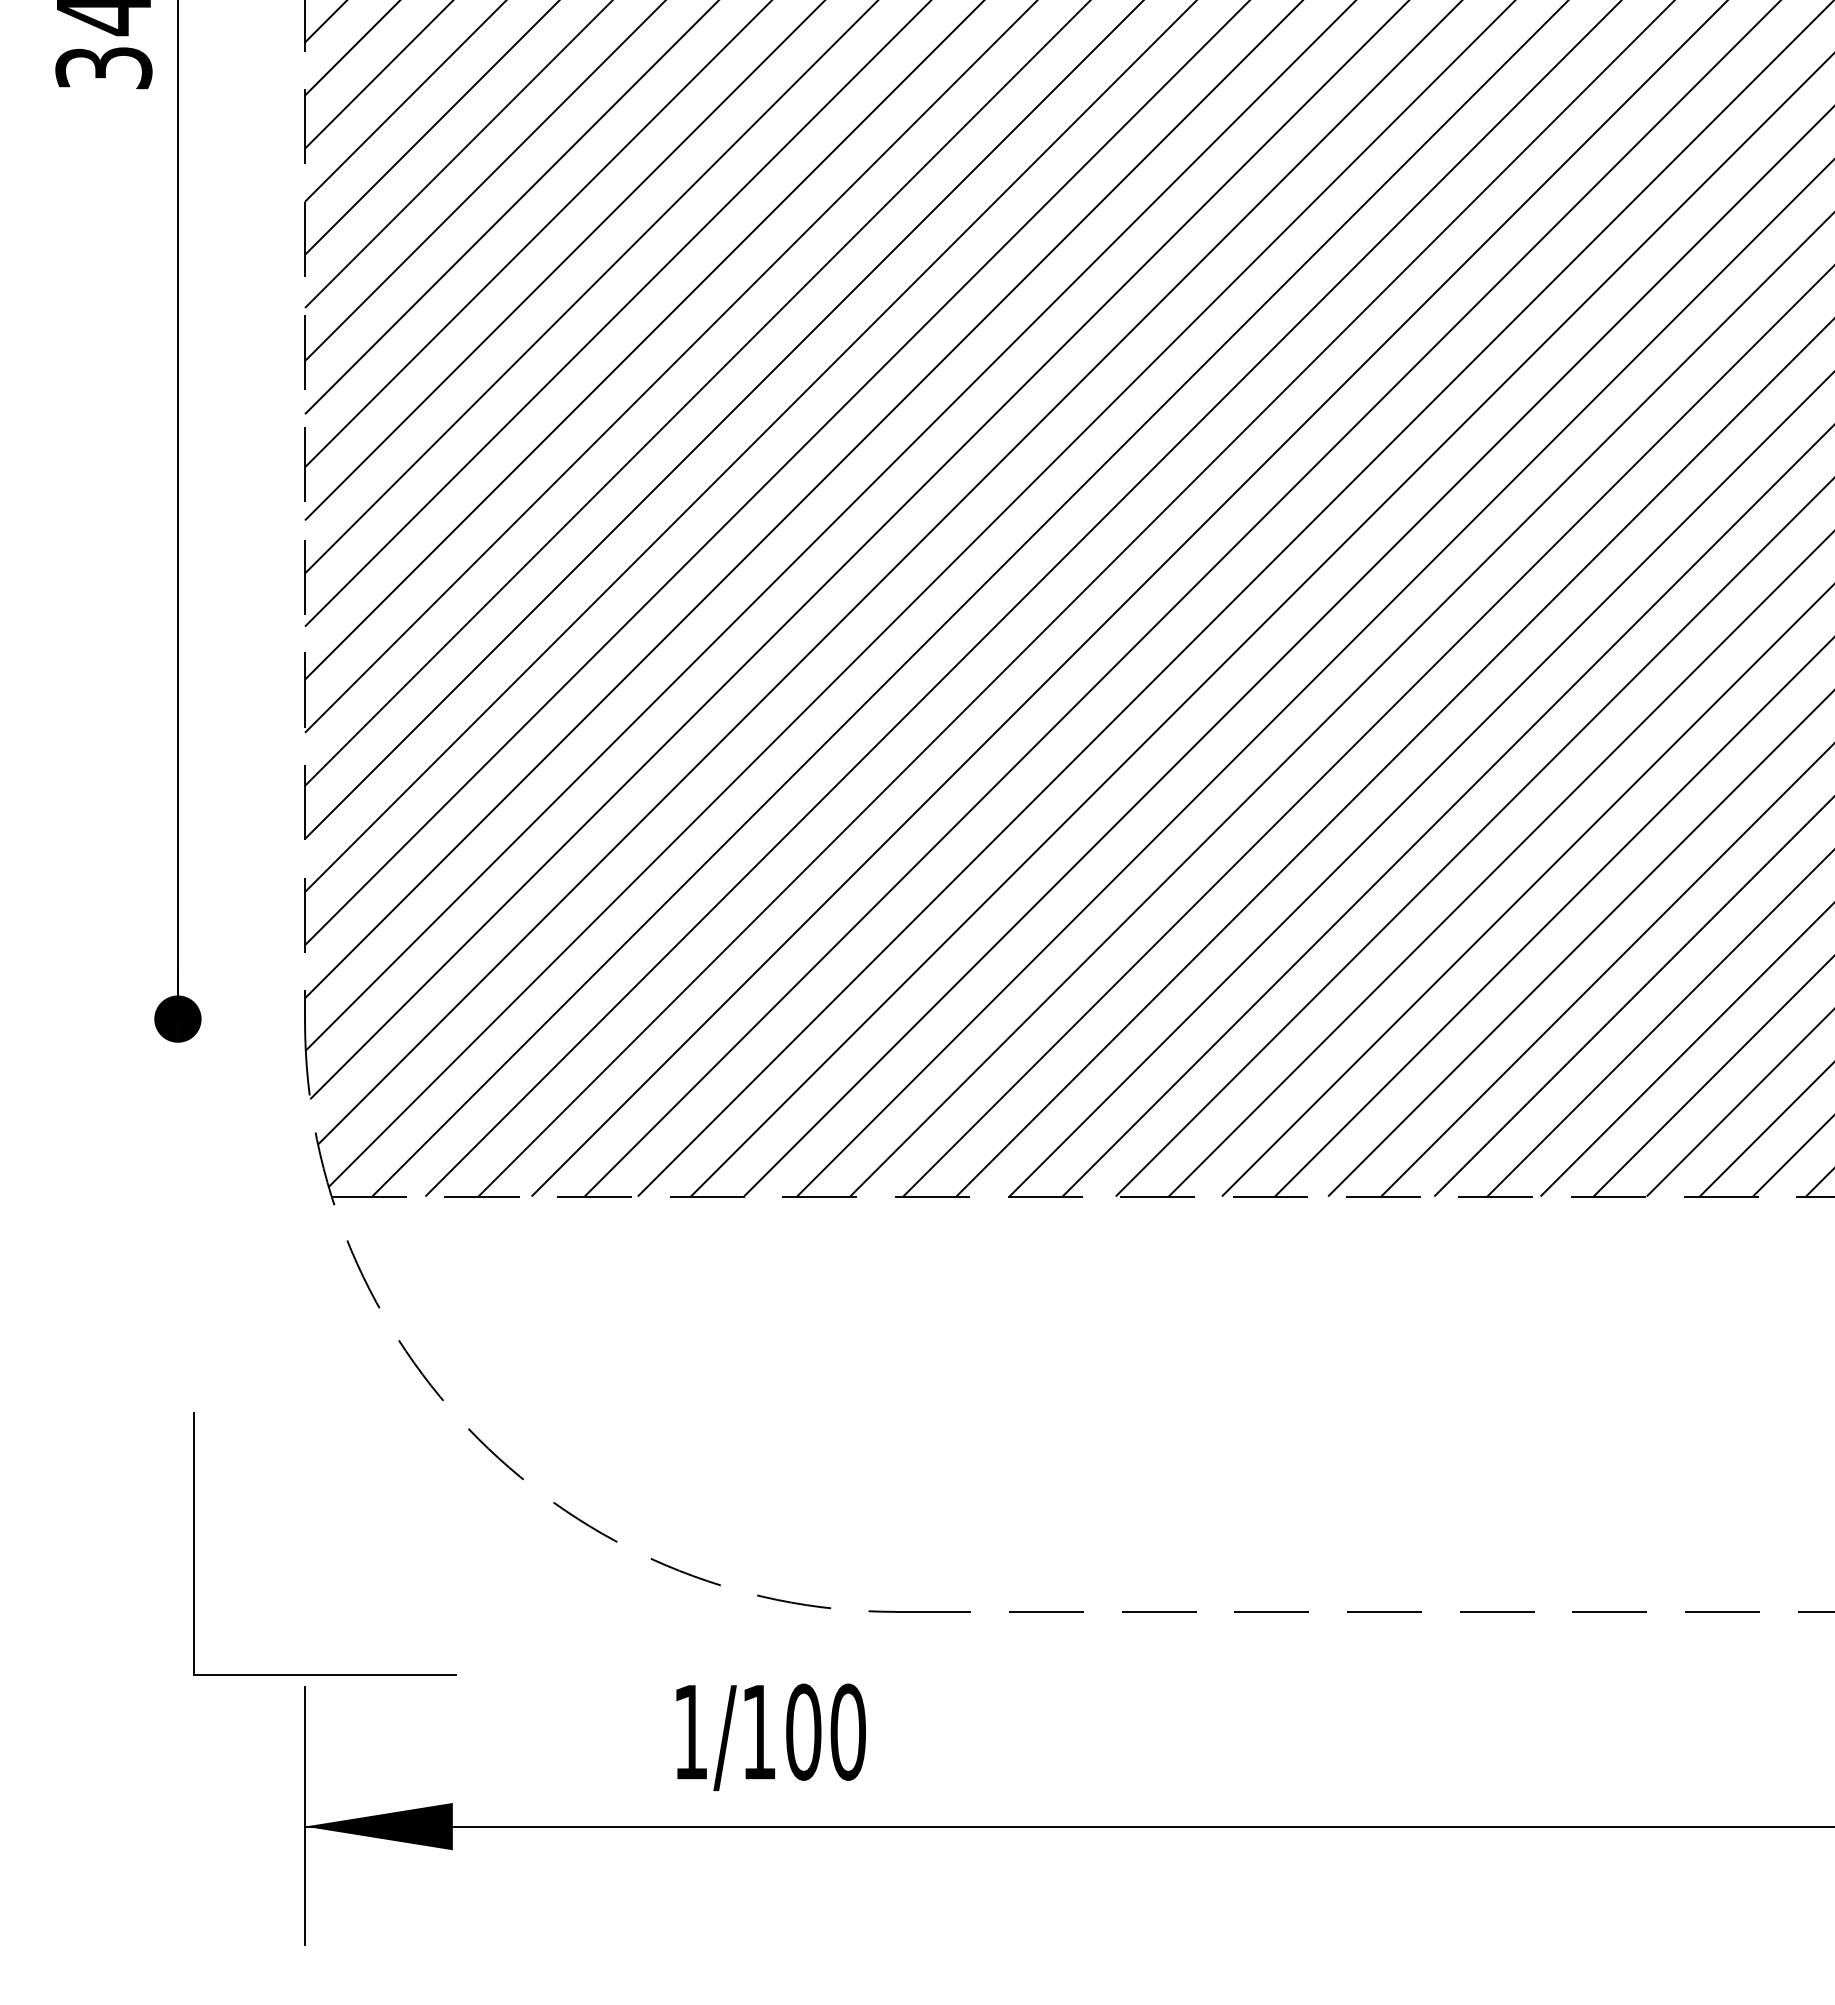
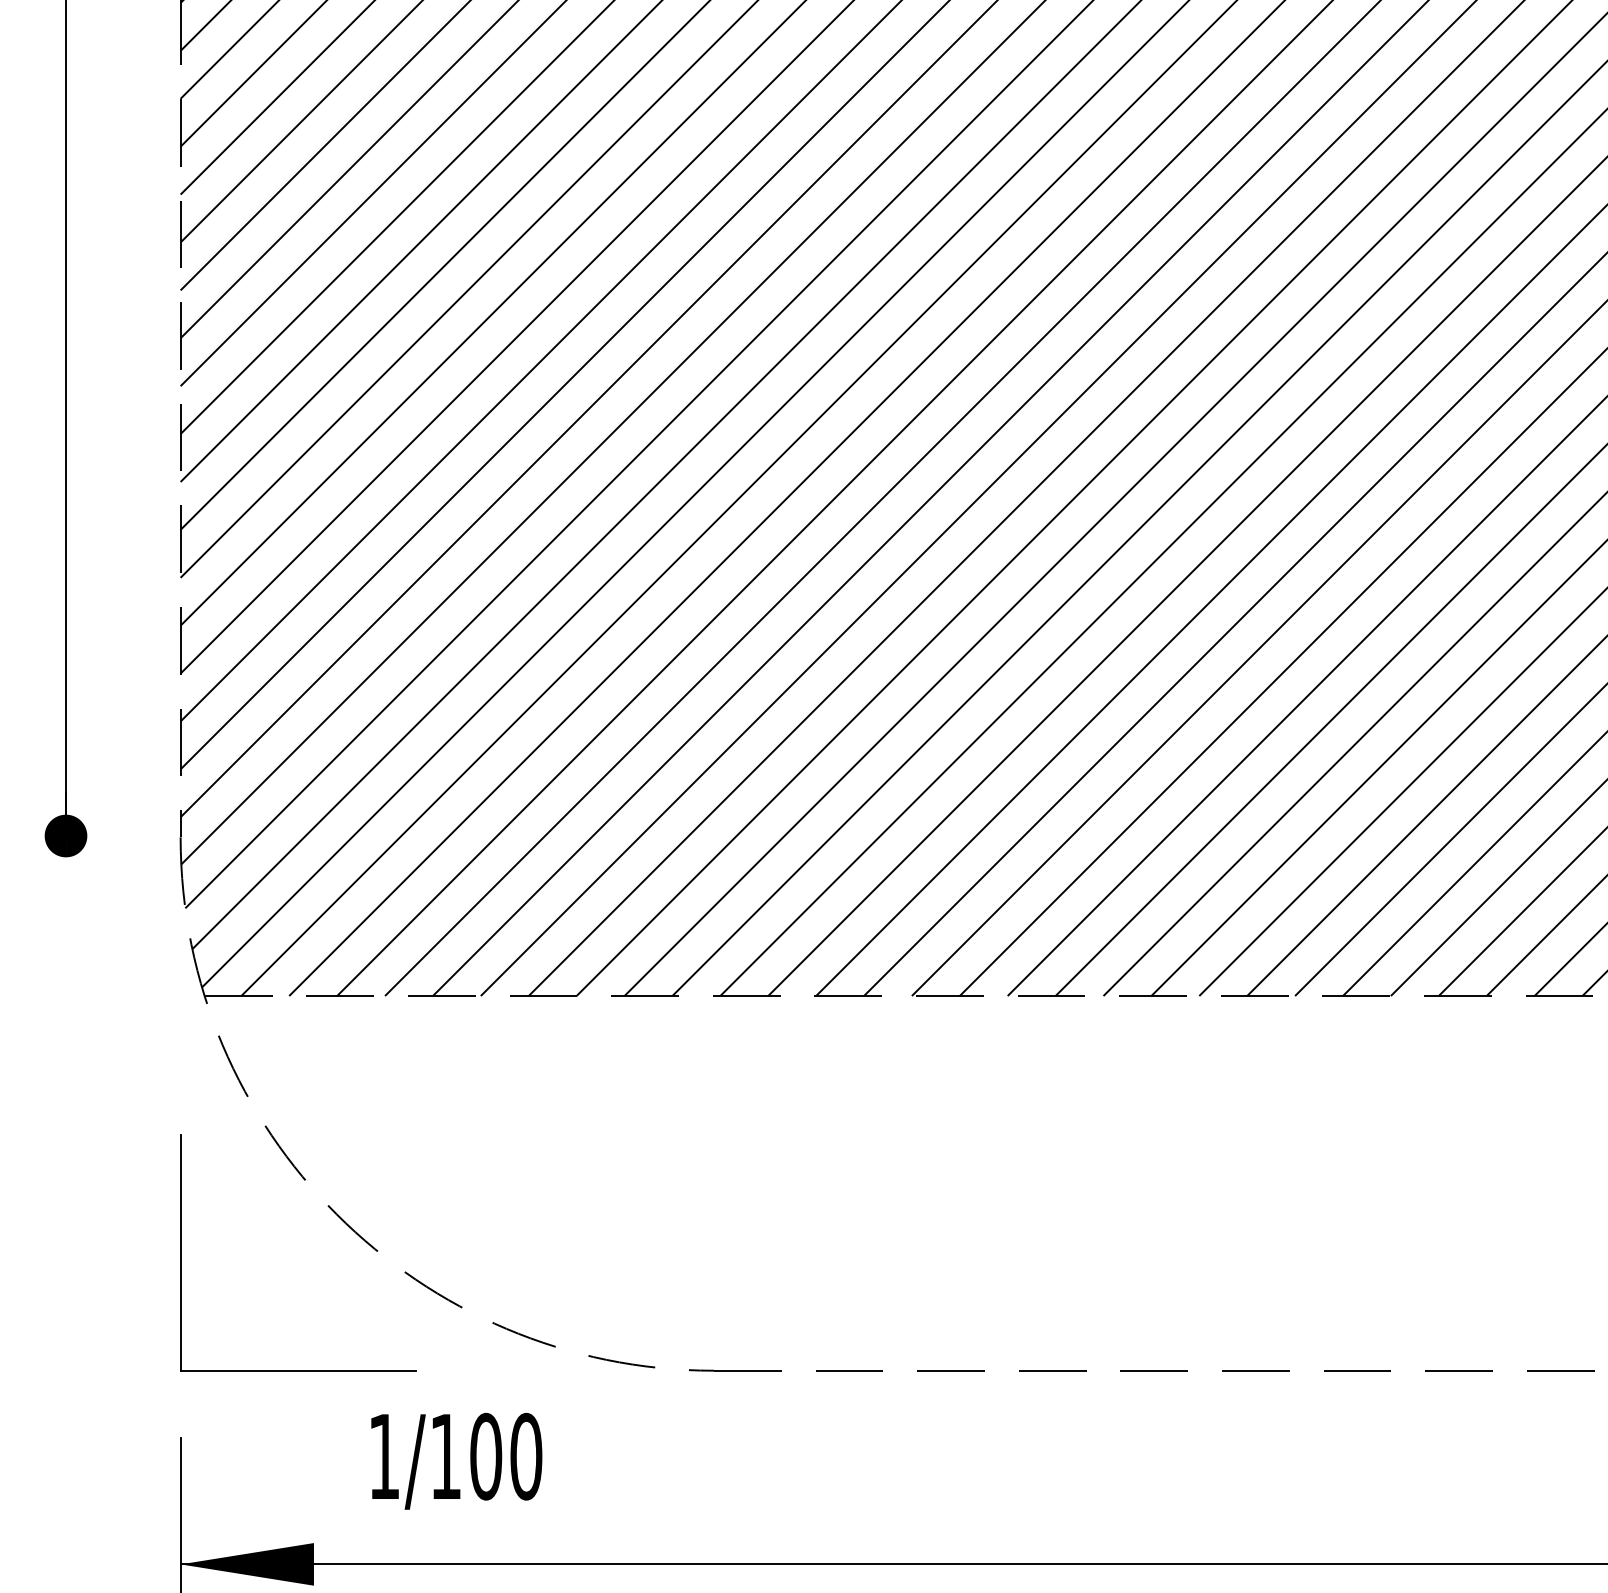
part: (194, 1543) -> (181, 1252), moved
text: (770, 1736) -> (456, 1460), moved

